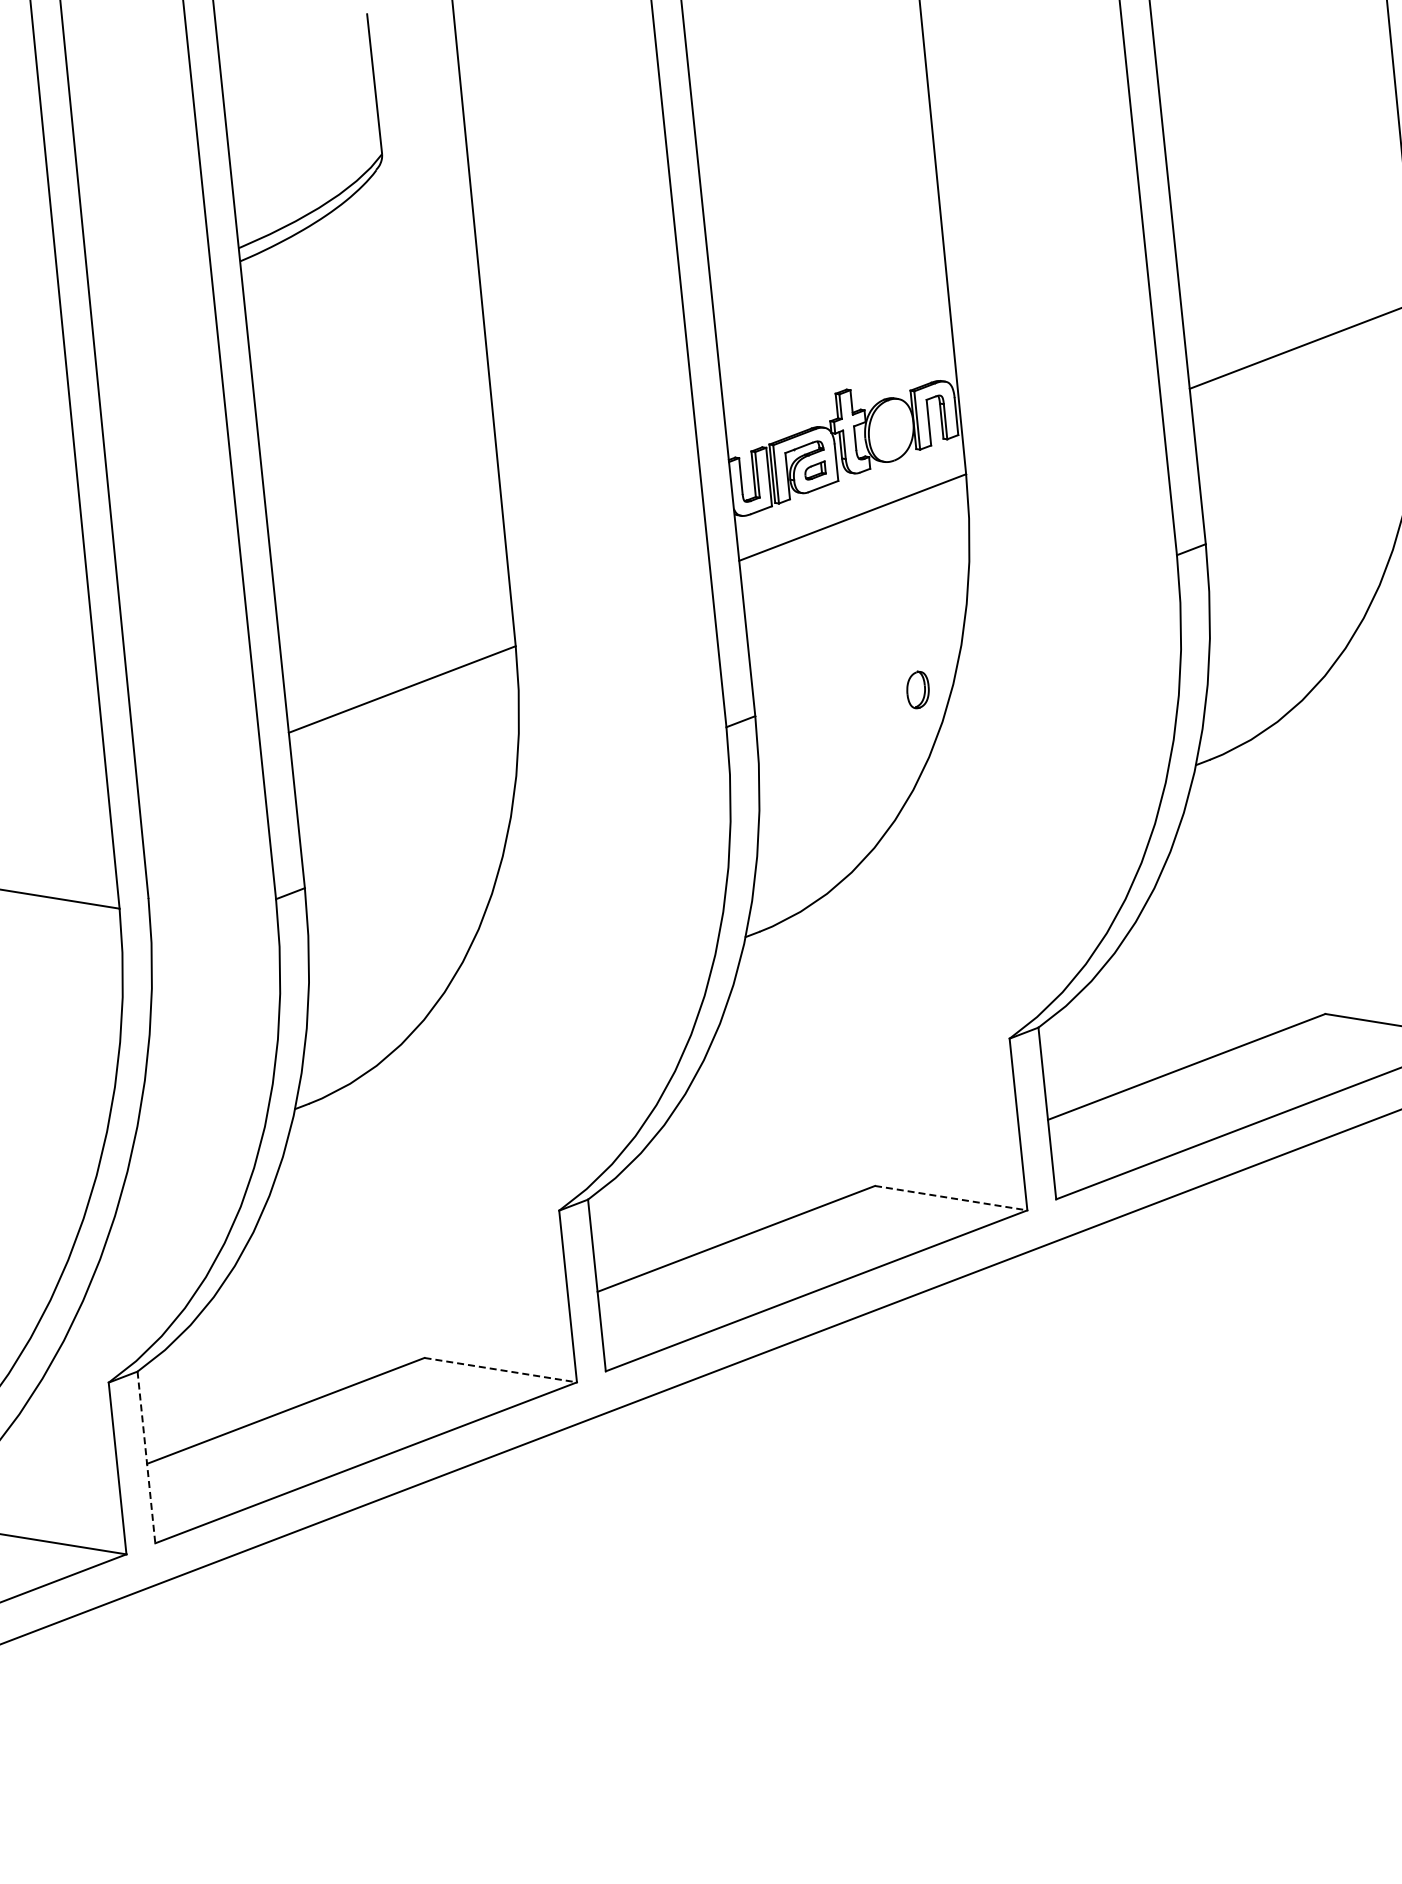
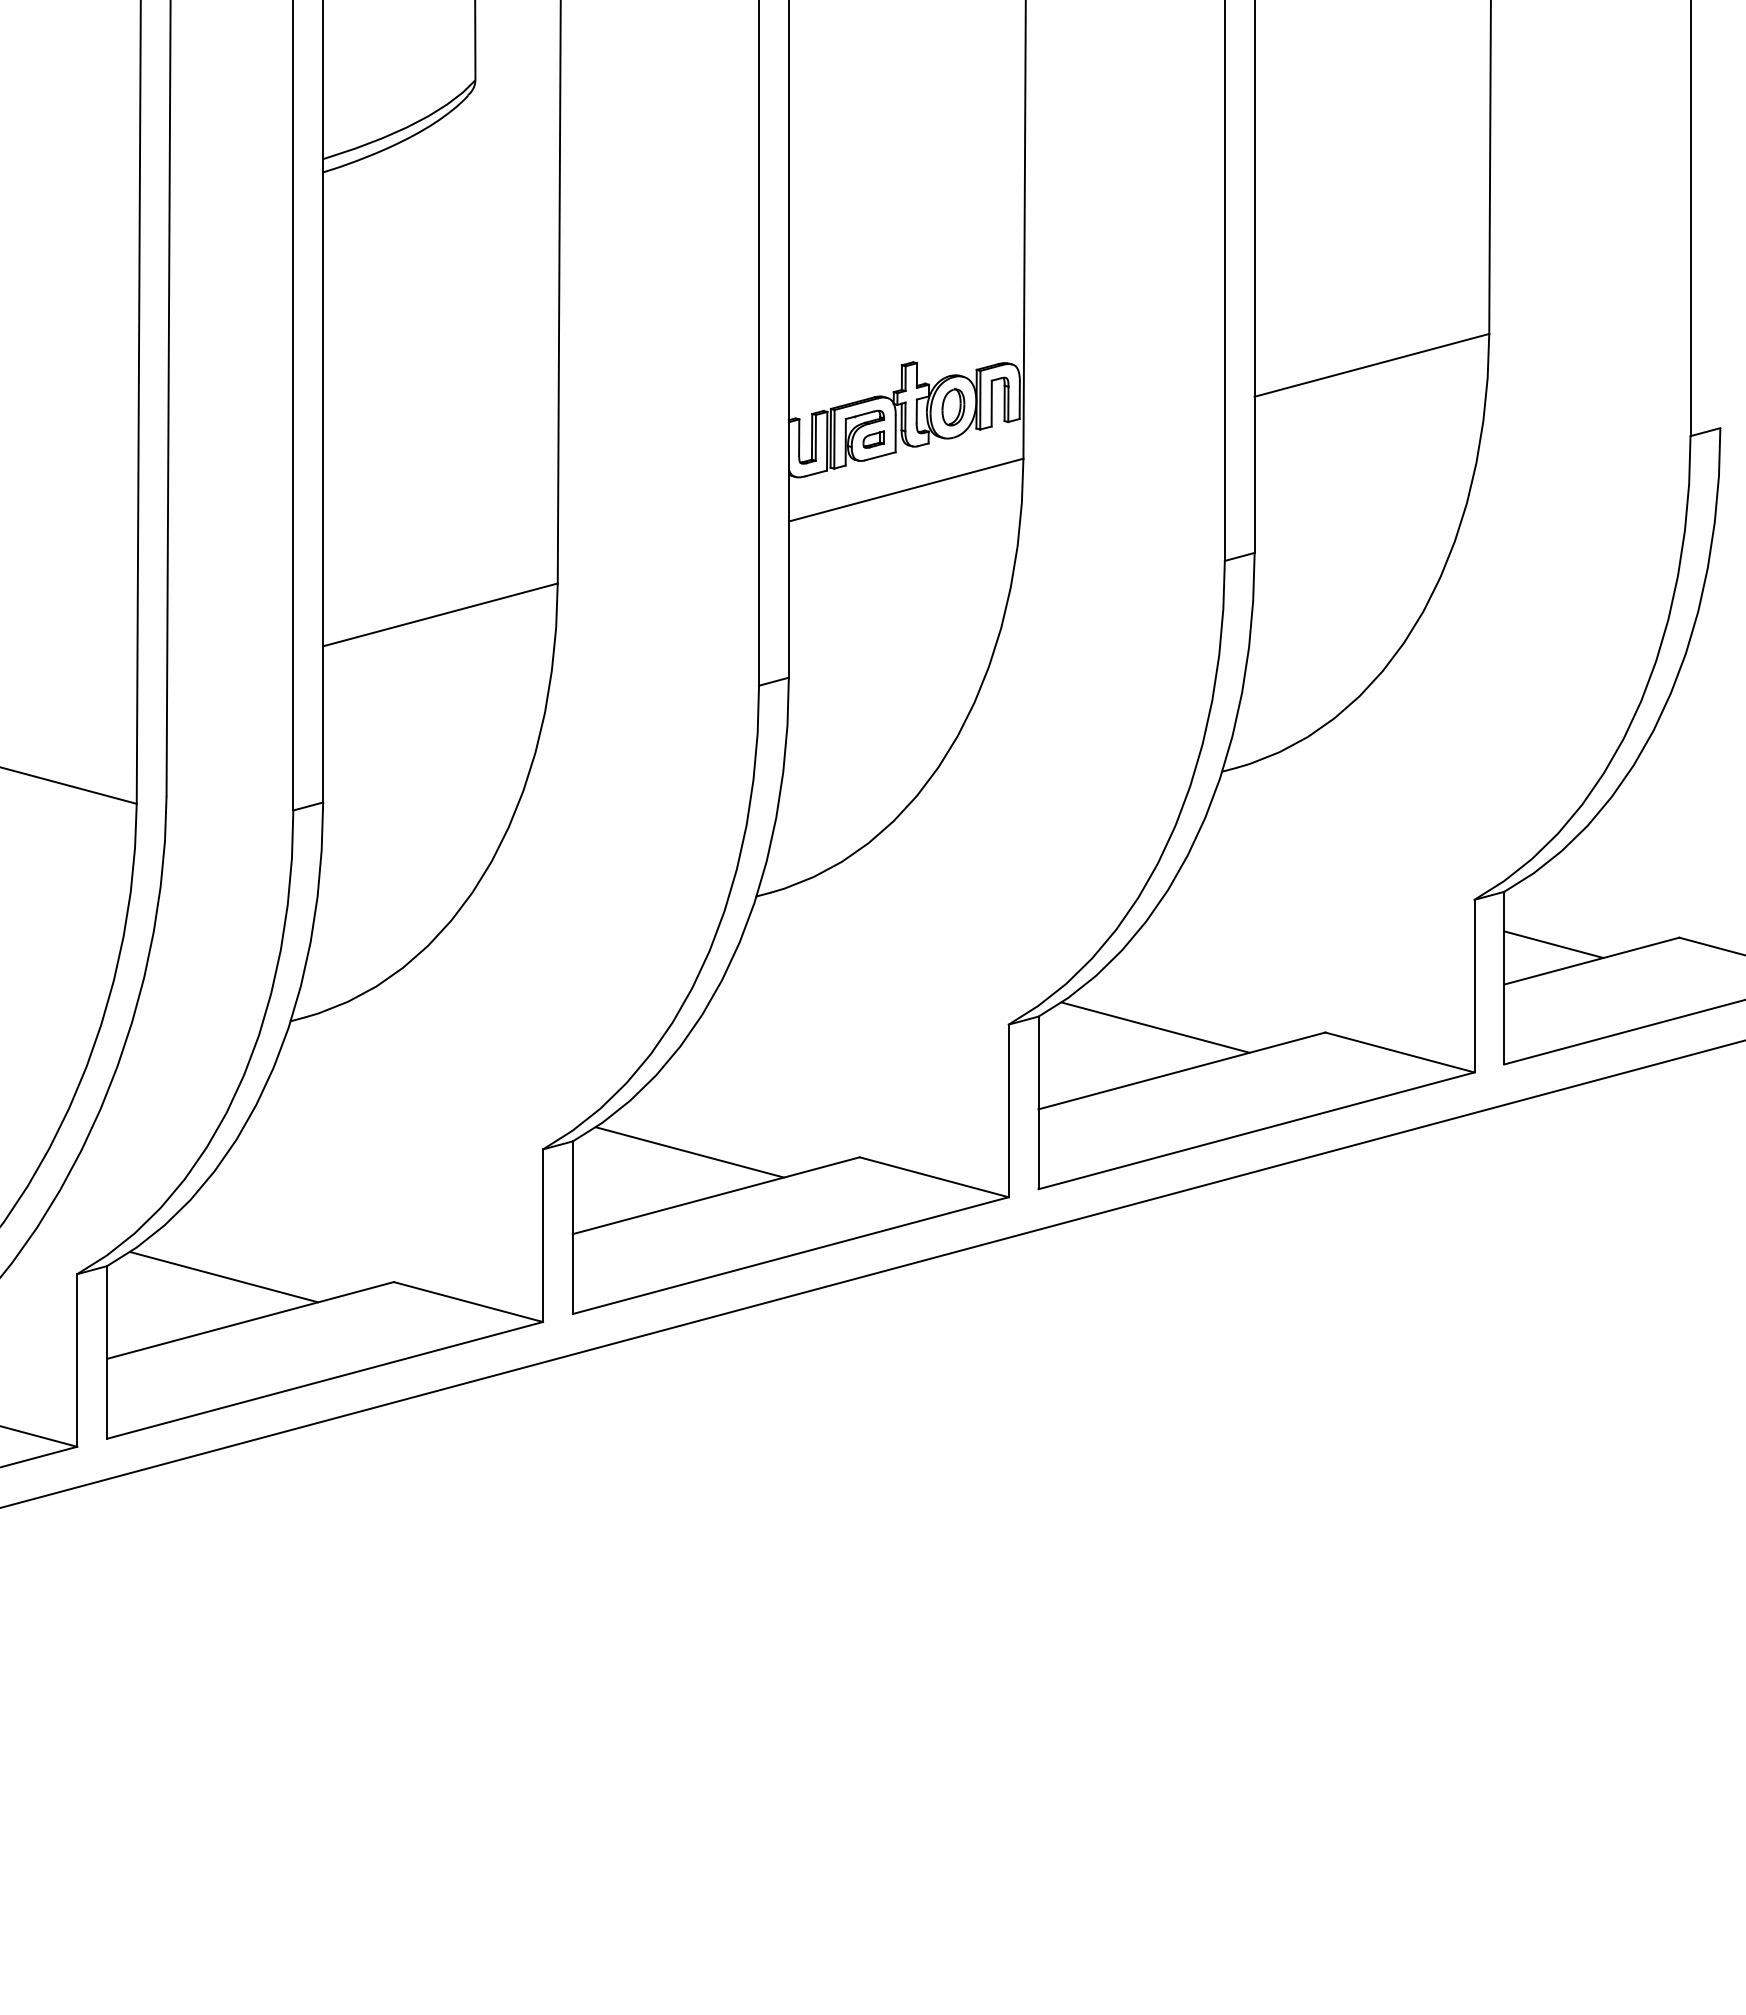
part: (918, 689) -> (953, 406), moved
line: (1155, 1026) -> (1155, 1027), added
line: (705, 1198) -> (689, 1152), added
line: (951, 1198) -> (934, 1177), dashed -> solid
line: (255, 1370) -> (224, 1277), added
line: (500, 1370) -> (468, 1302), dashed -> solid
line: (146, 1457) -> (107, 1352), dashed -> solid

